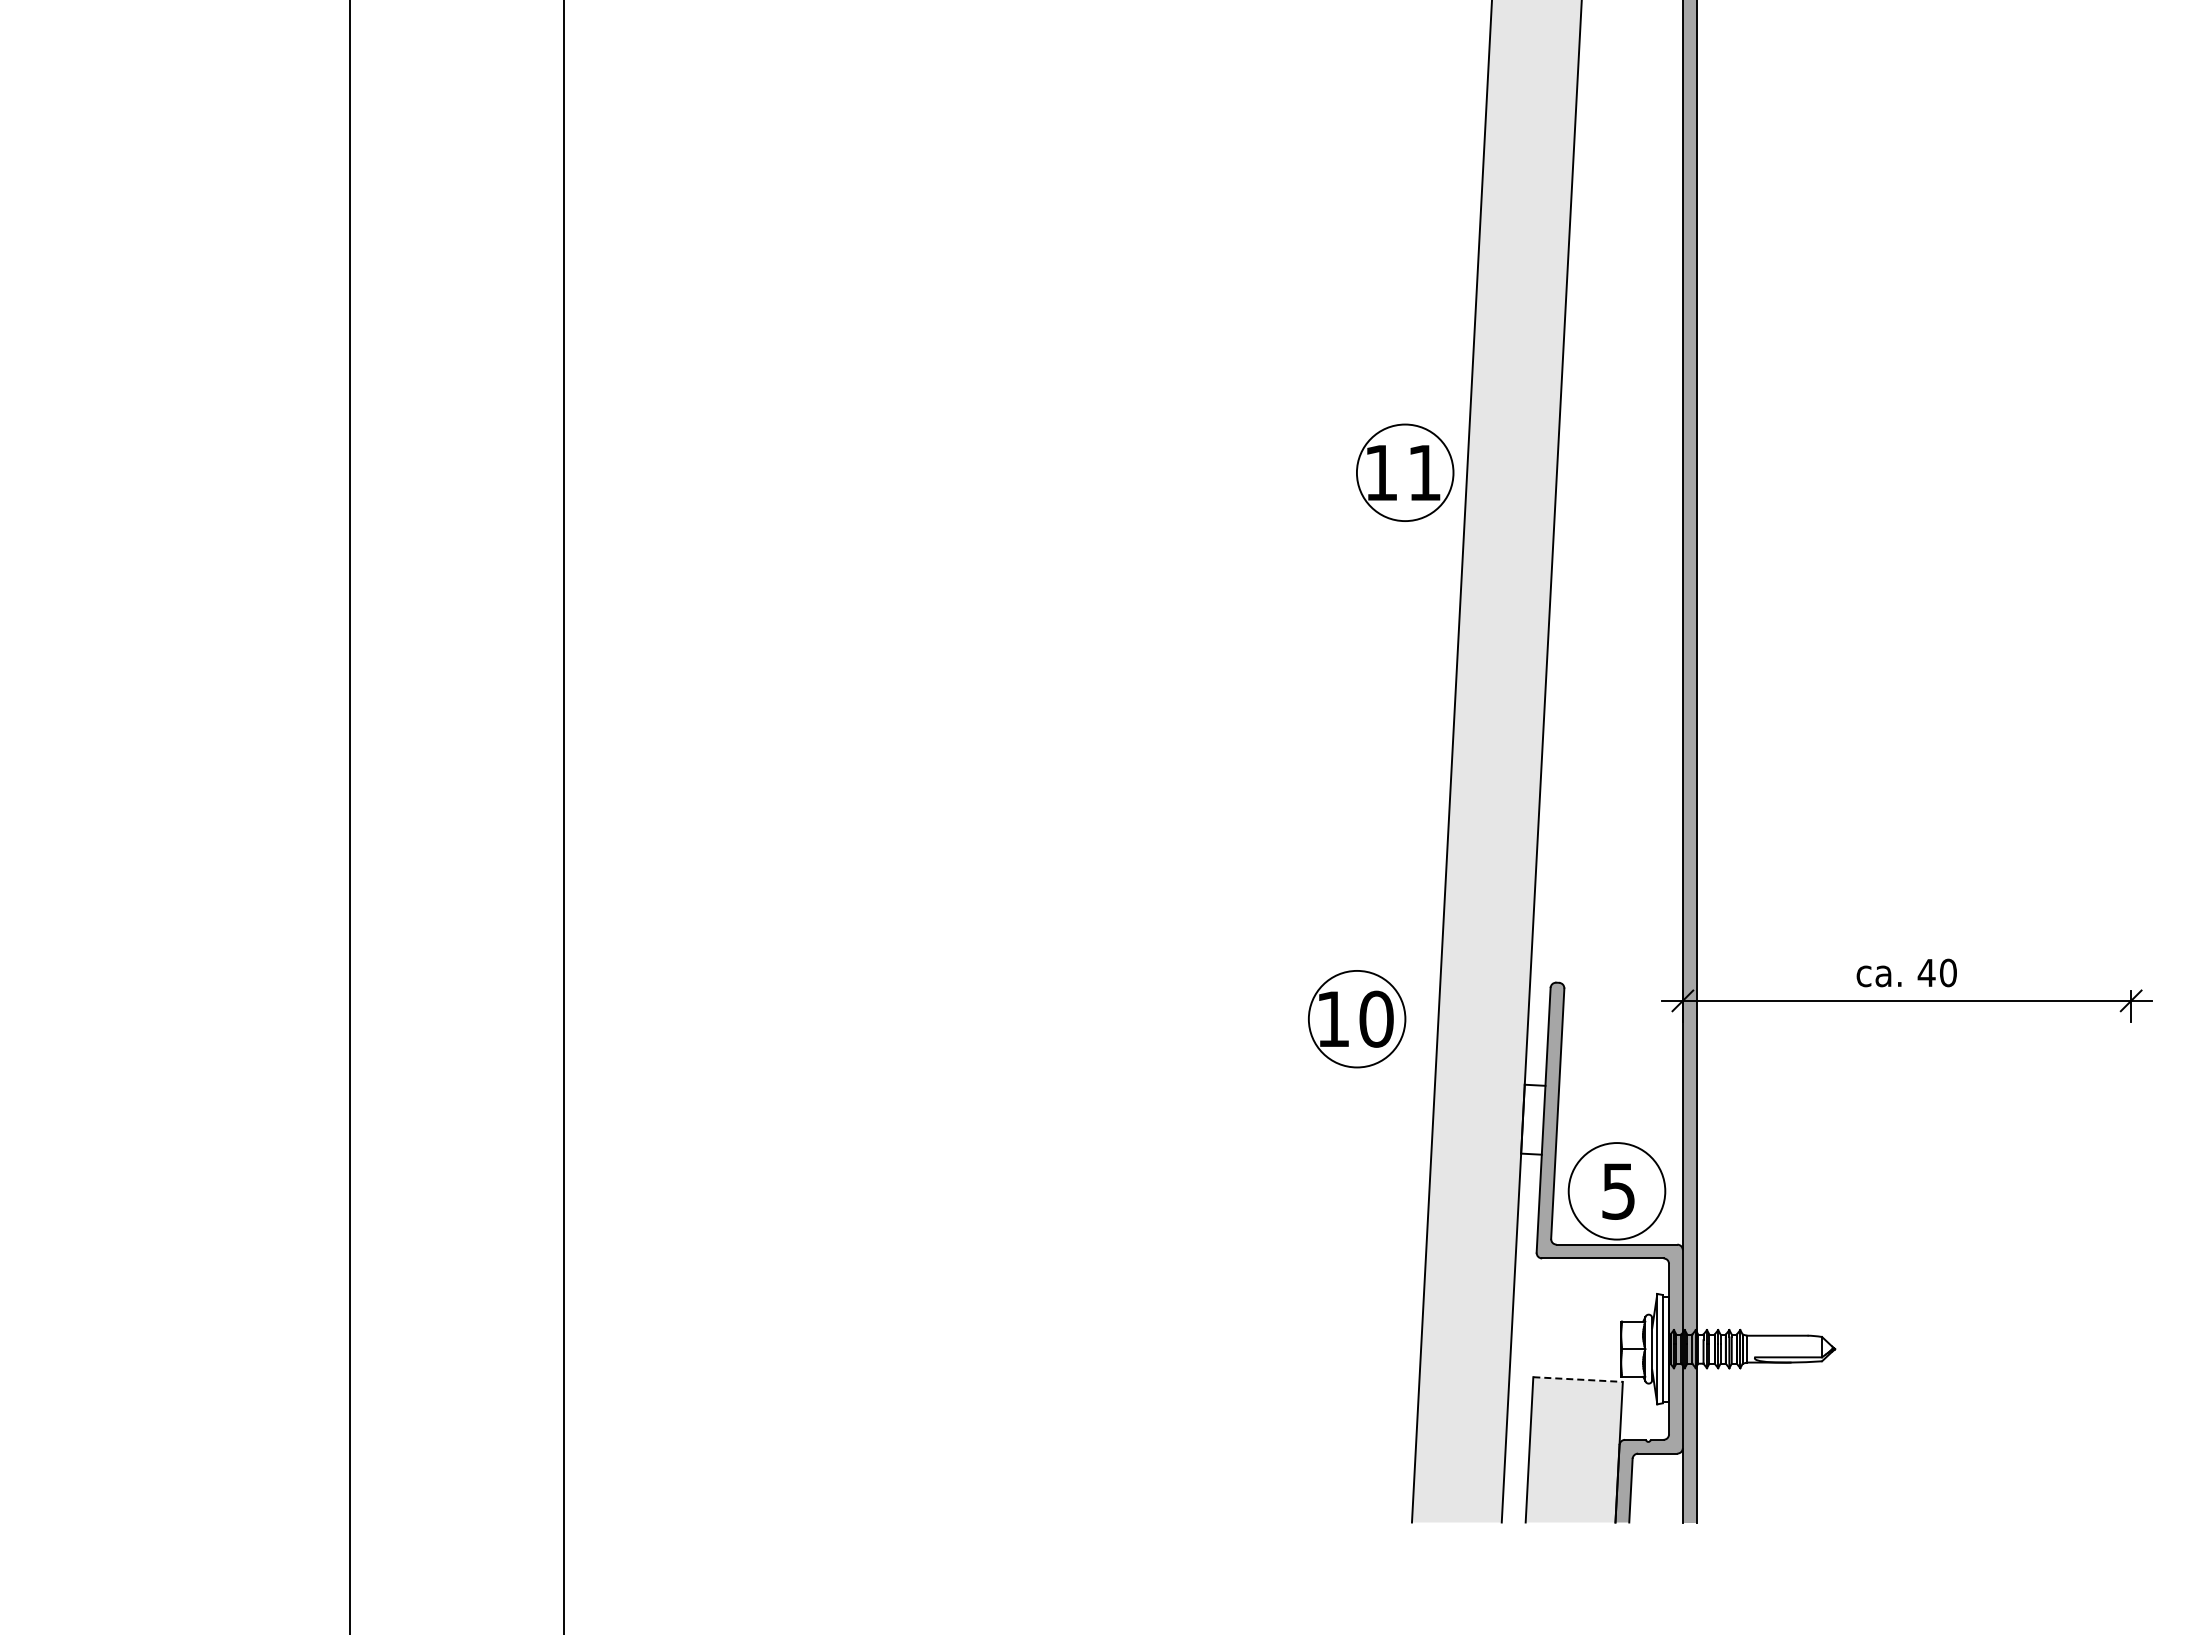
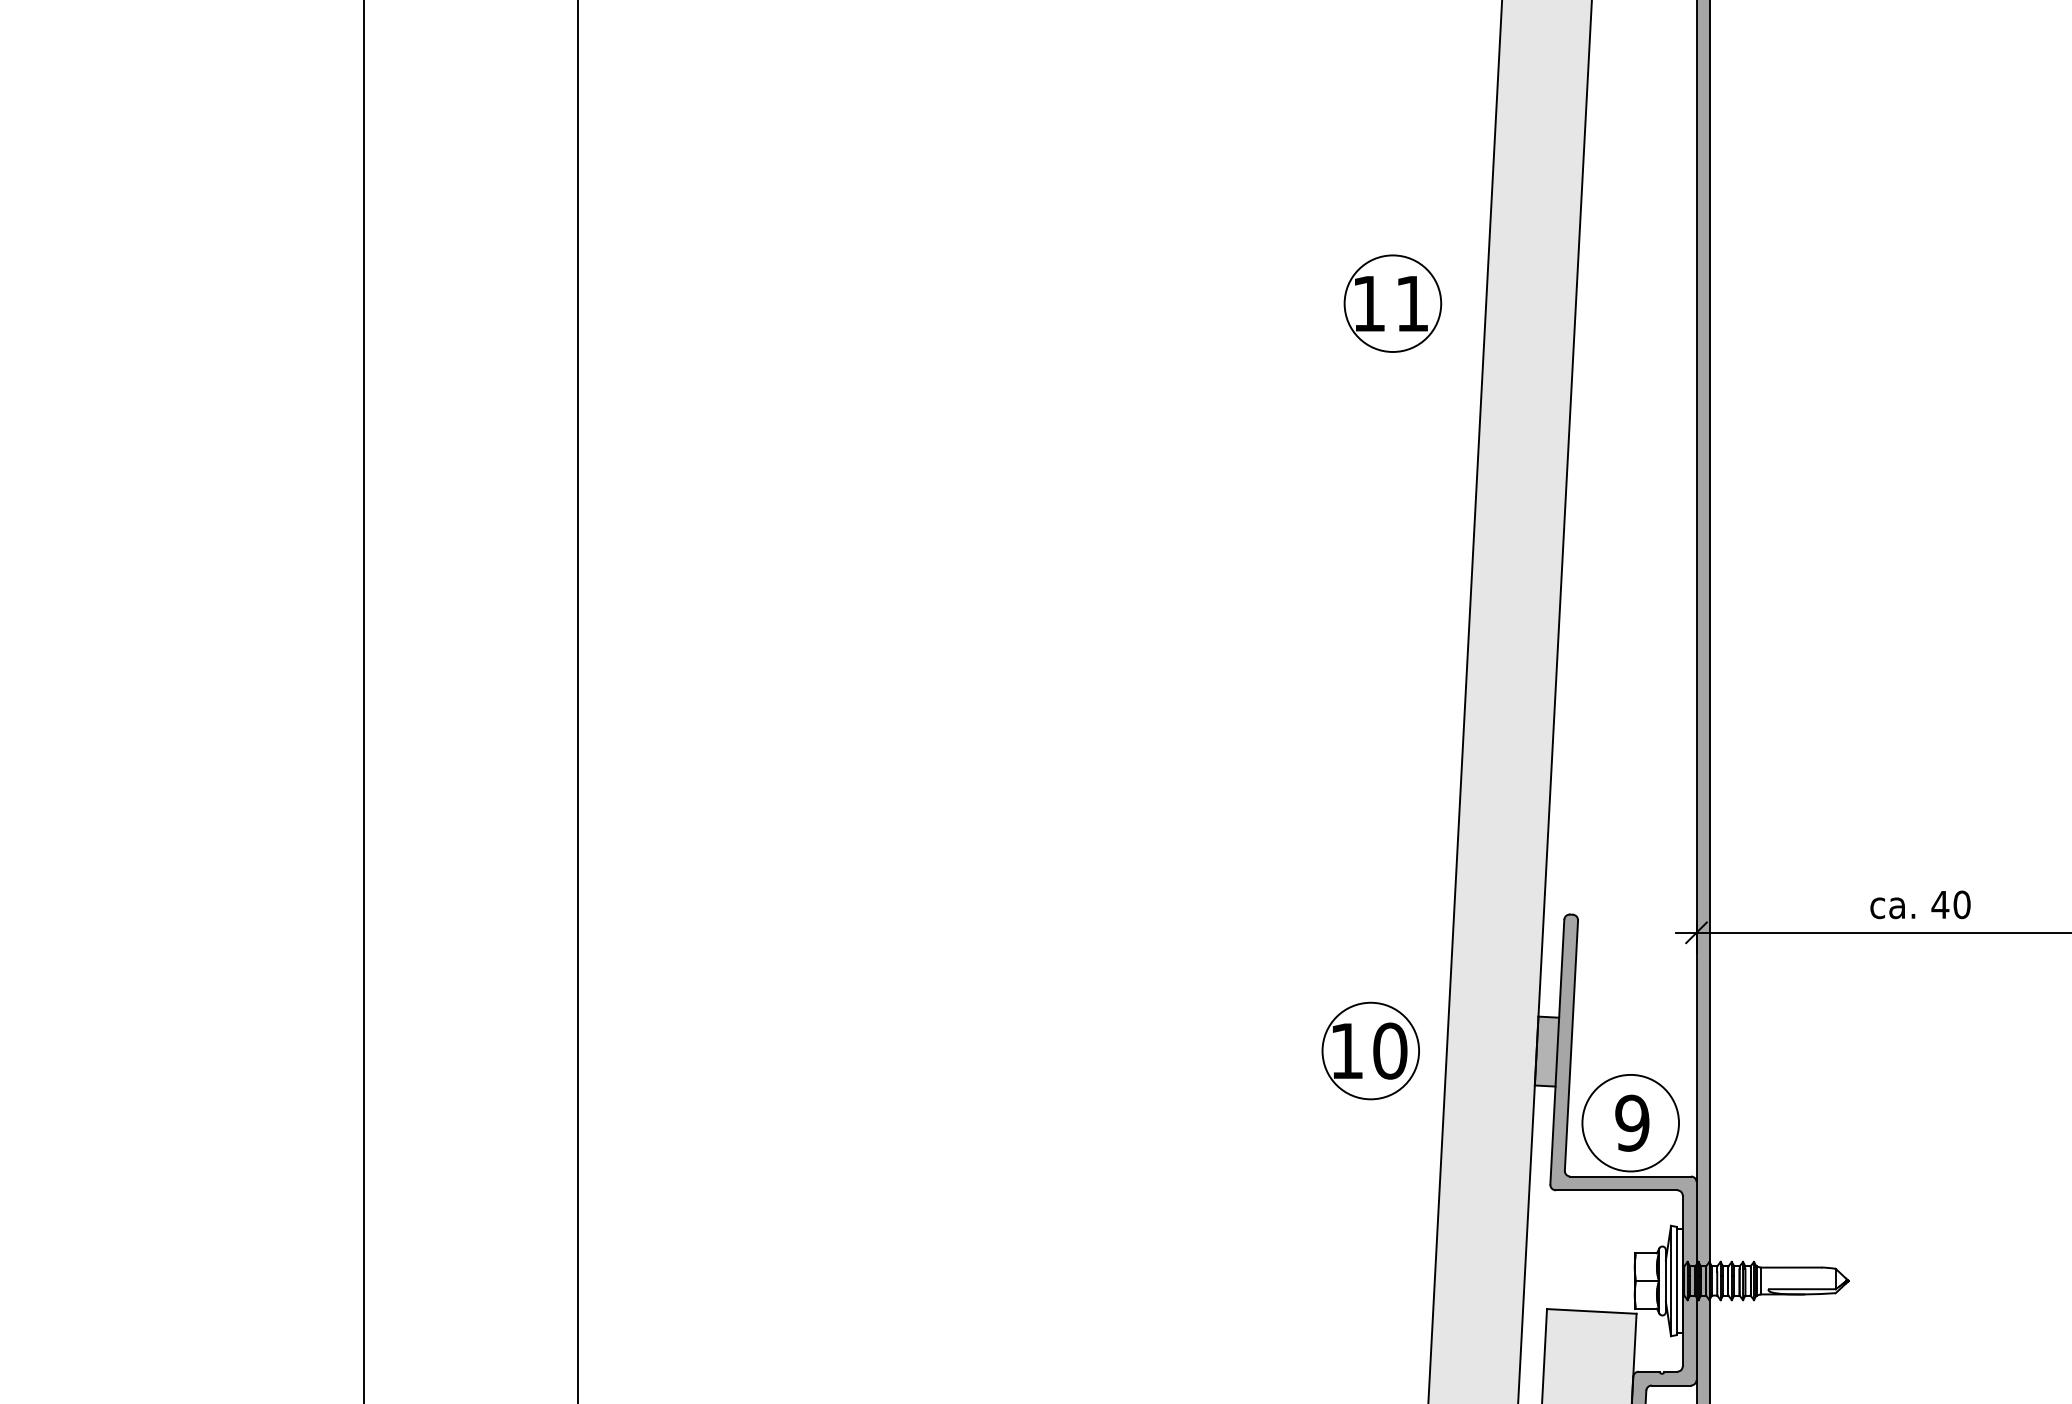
part: (1405, 472) -> (1393, 303), moved
part: (1357, 1019) -> (1371, 1051), moved
fill: (1533, 1119) -> (1547, 1051), added
text: (1618, 1190) -> (1632, 1122), 5 -> 9
line: (1578, 1379) -> (1592, 1311), dashed -> solid

